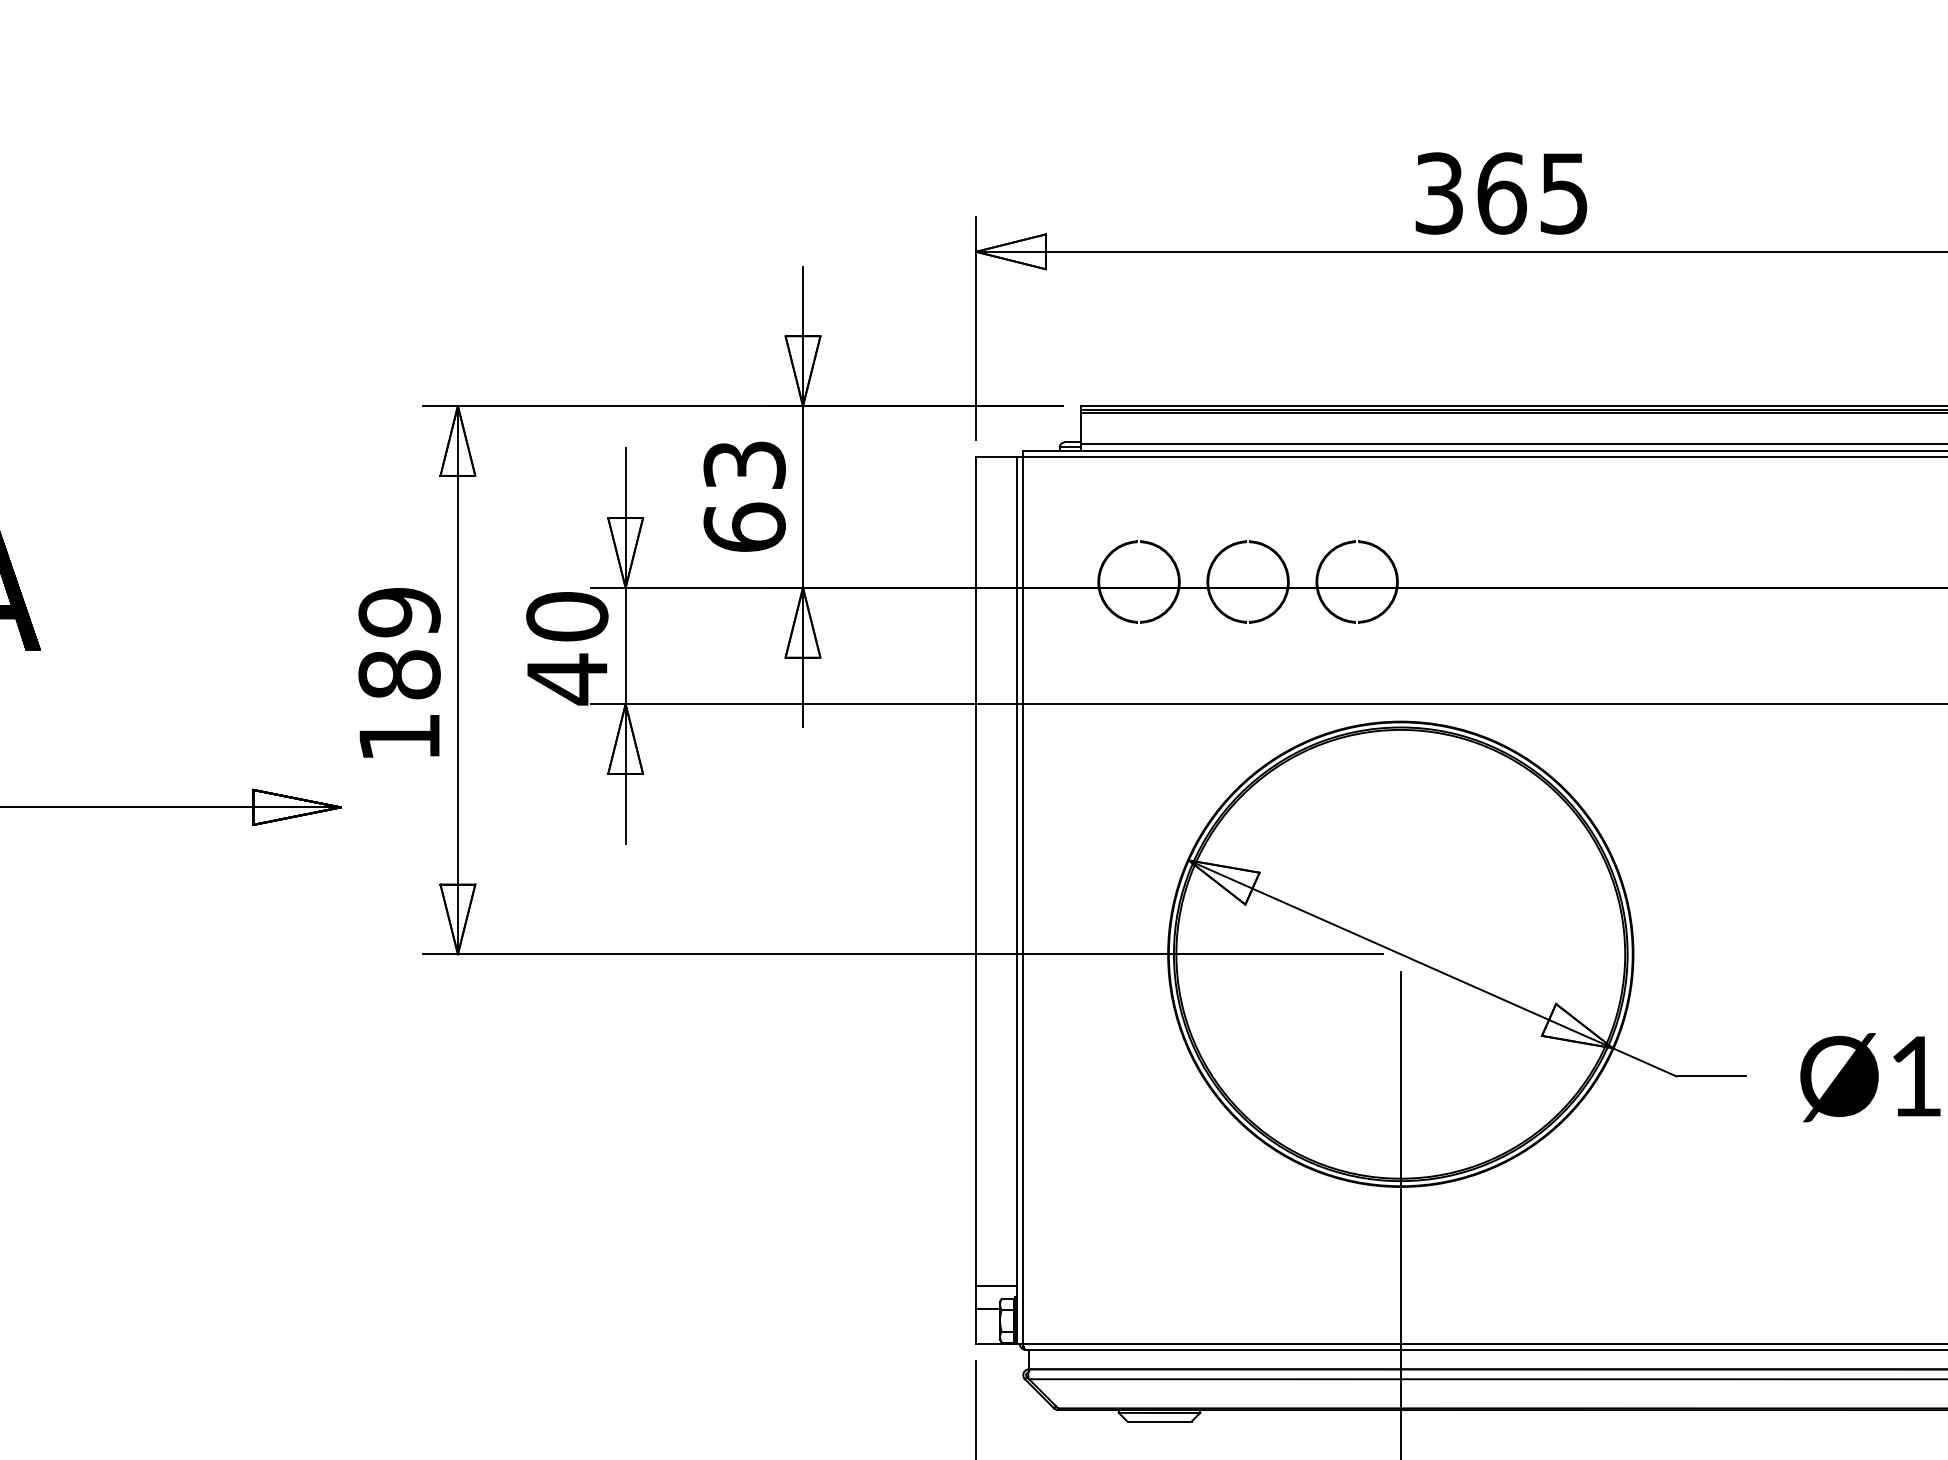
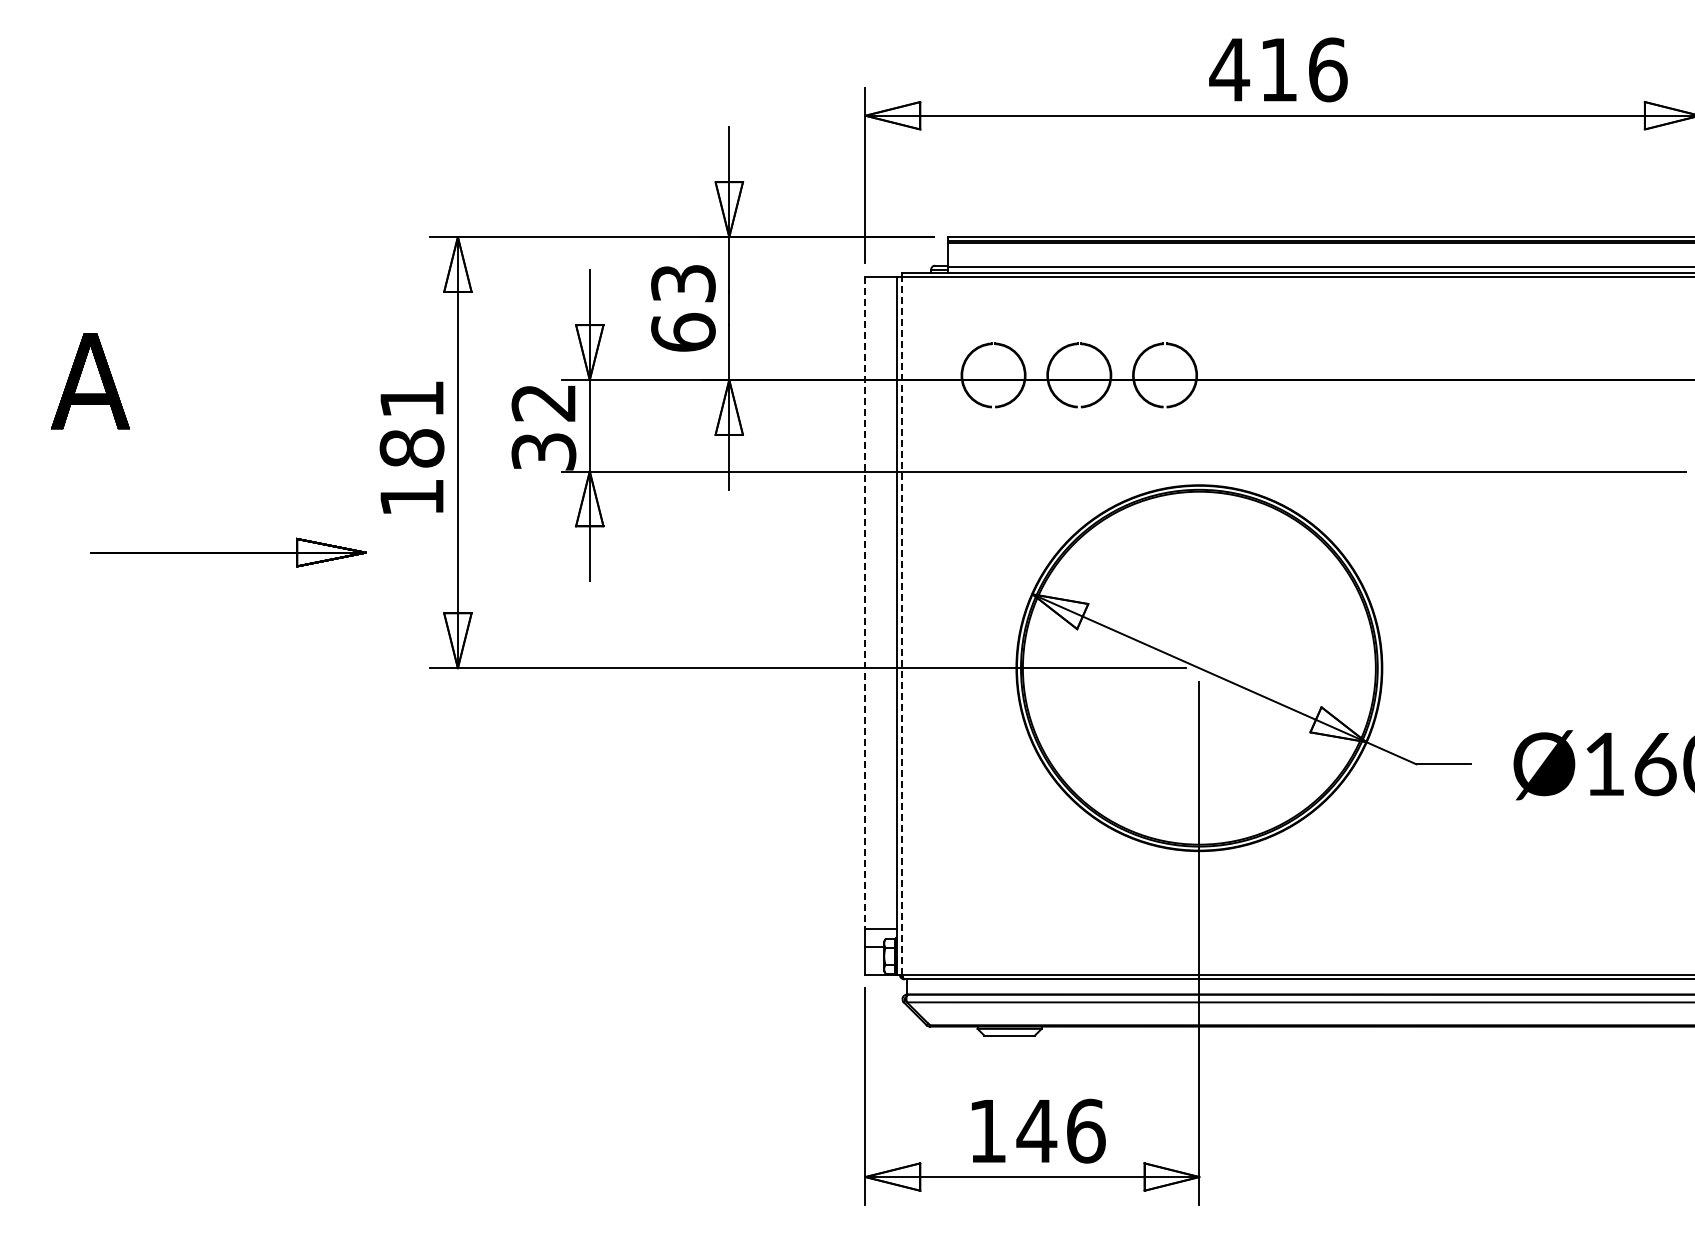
text: (1501, 192) -> (1278, 69), 365 -> 416
text: (398, 612) -> (411, 399), 189 -> 181
text: (566, 648) -> (543, 427), 40 -> 32
line: (976, 872) -> (865, 603), solid -> dashed
line: (1023, 900) -> (902, 625), solid -> dashed

